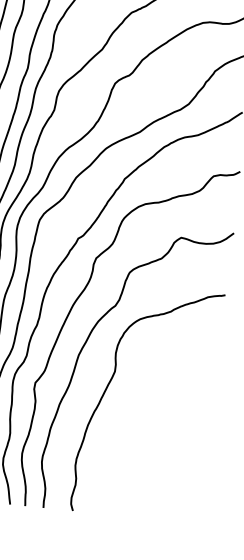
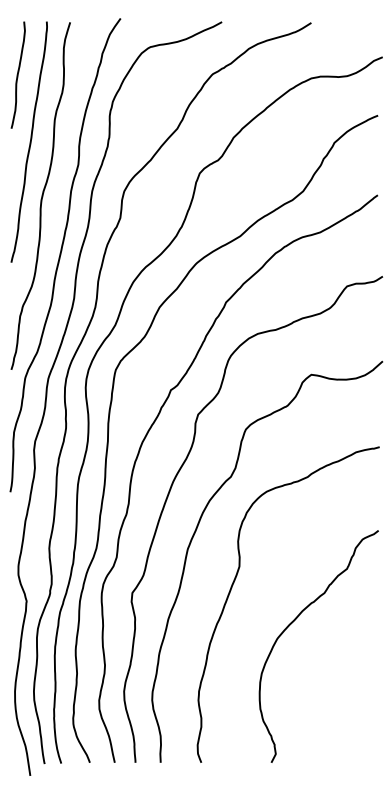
curve: (150, 415) -> (294, 621), added

